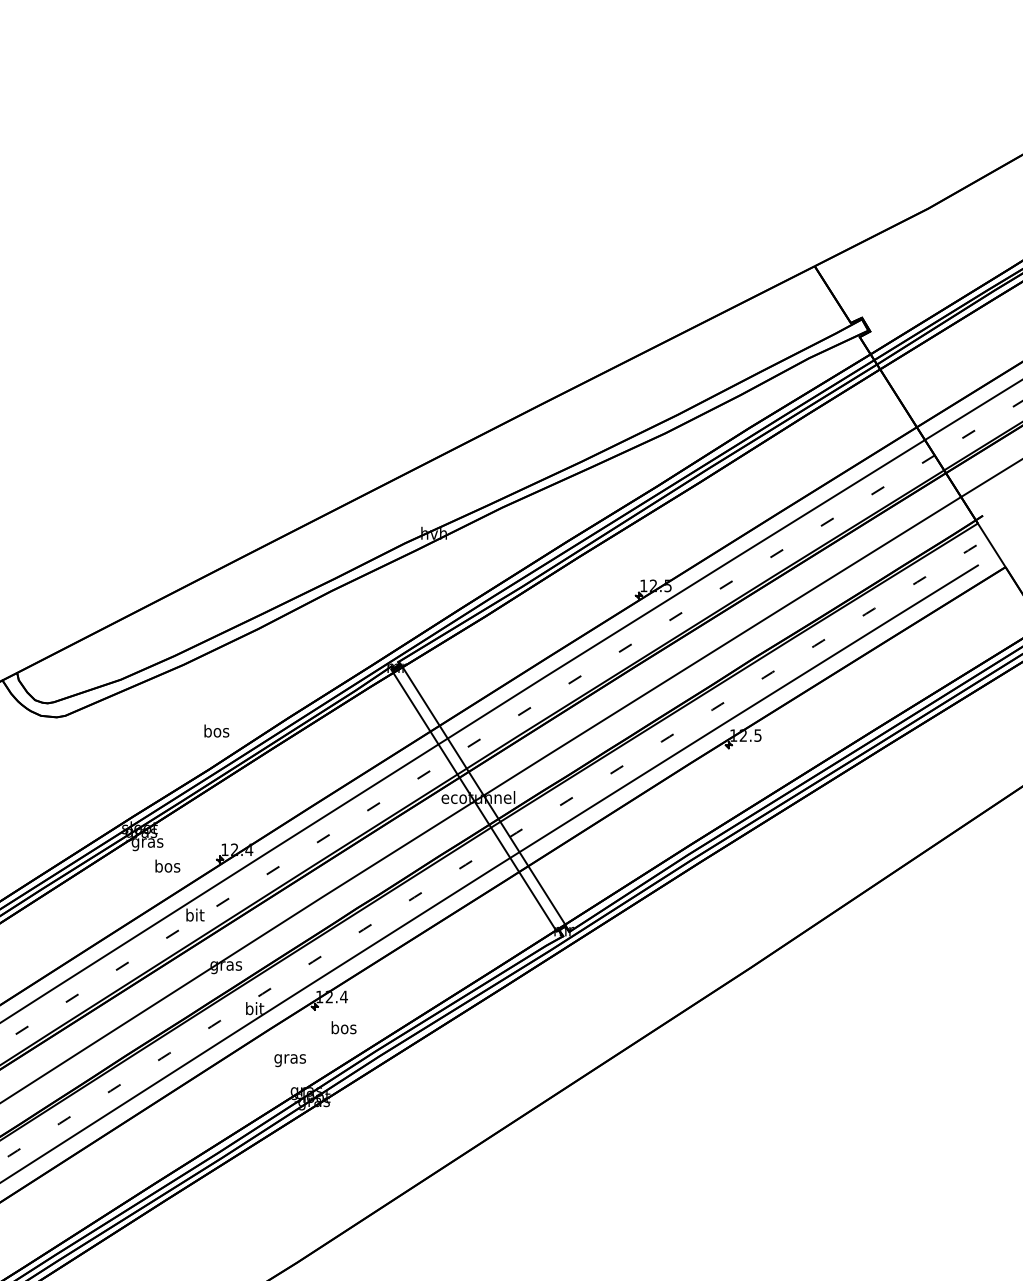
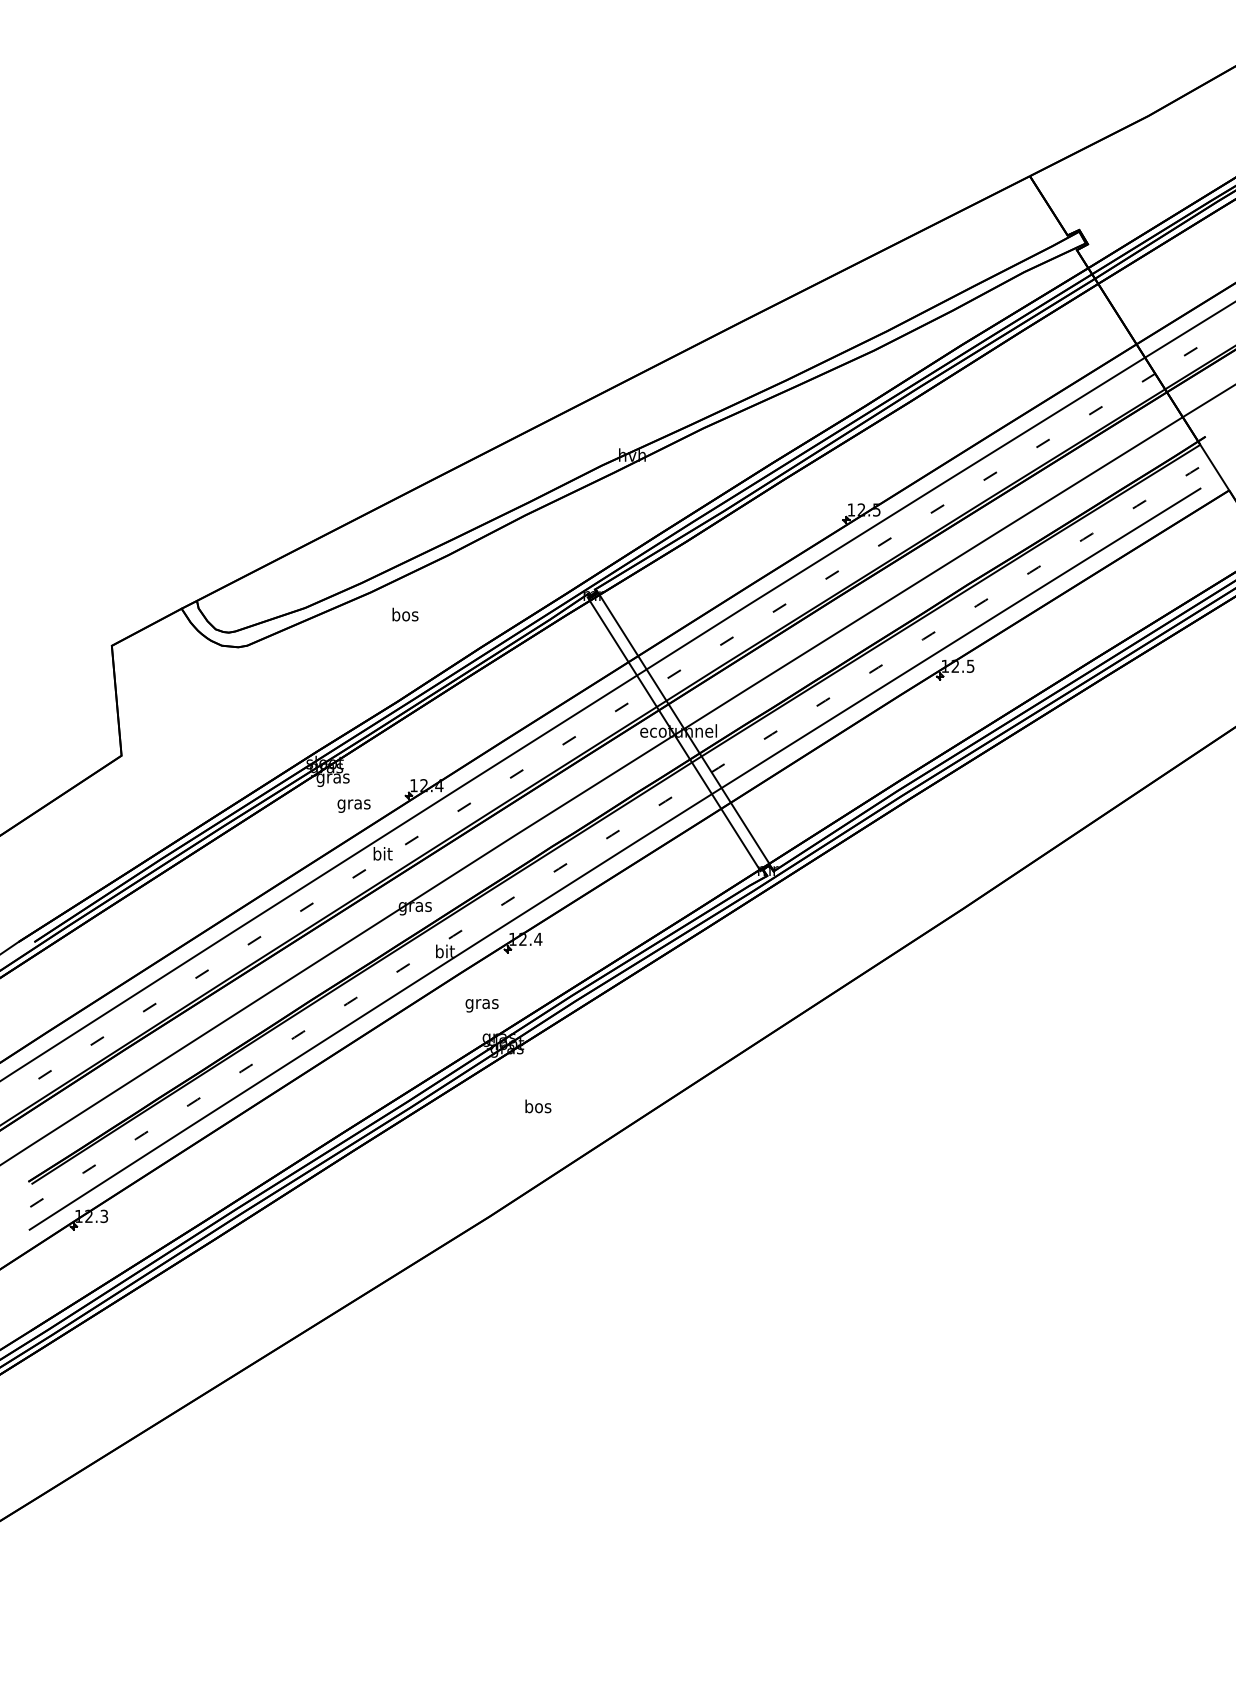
text: (216, 730) -> (405, 614), moved
text: (167, 866) -> (353, 803), bos -> gras
text: (344, 1027) -> (538, 1106), moved

